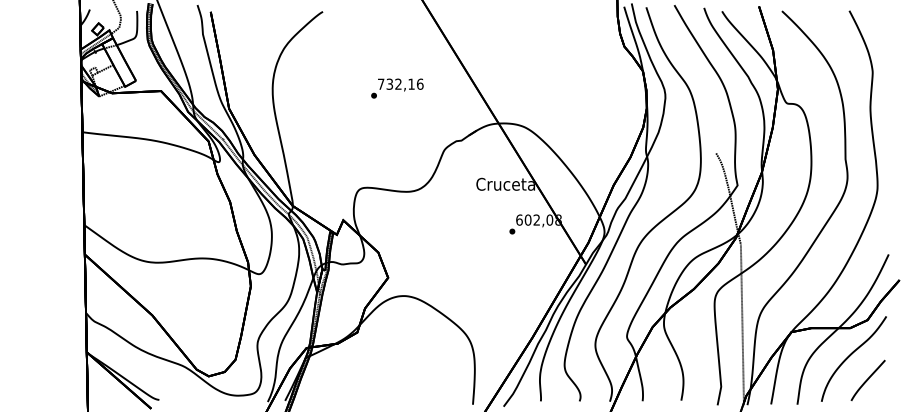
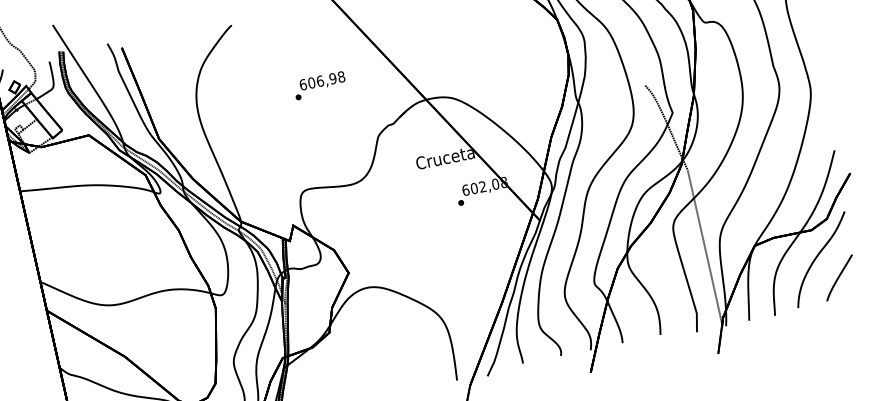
text: (400, 83) -> (322, 80), 732,16 -> 606,98

